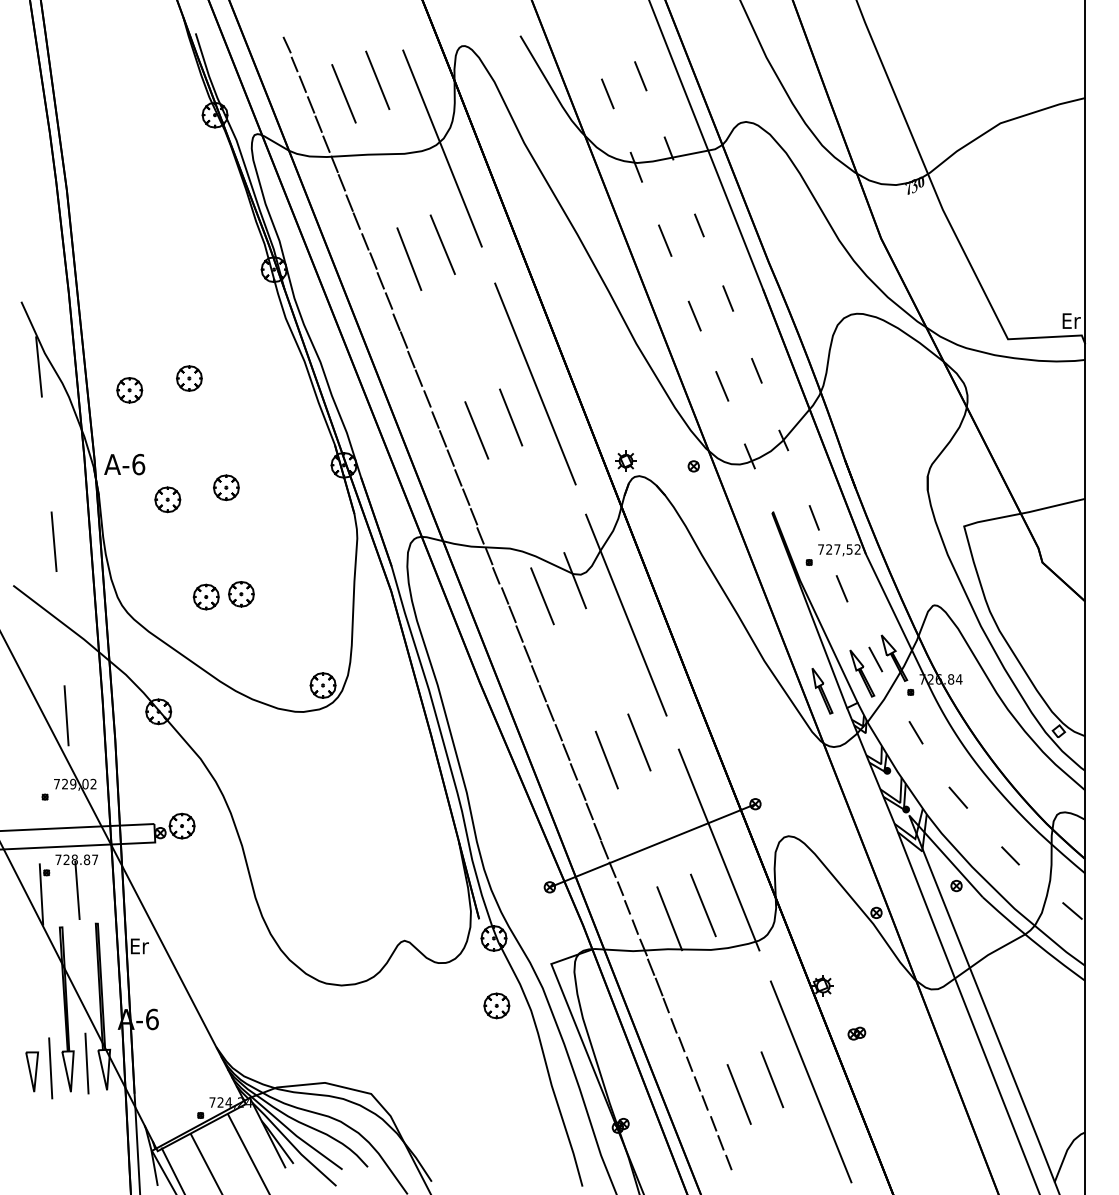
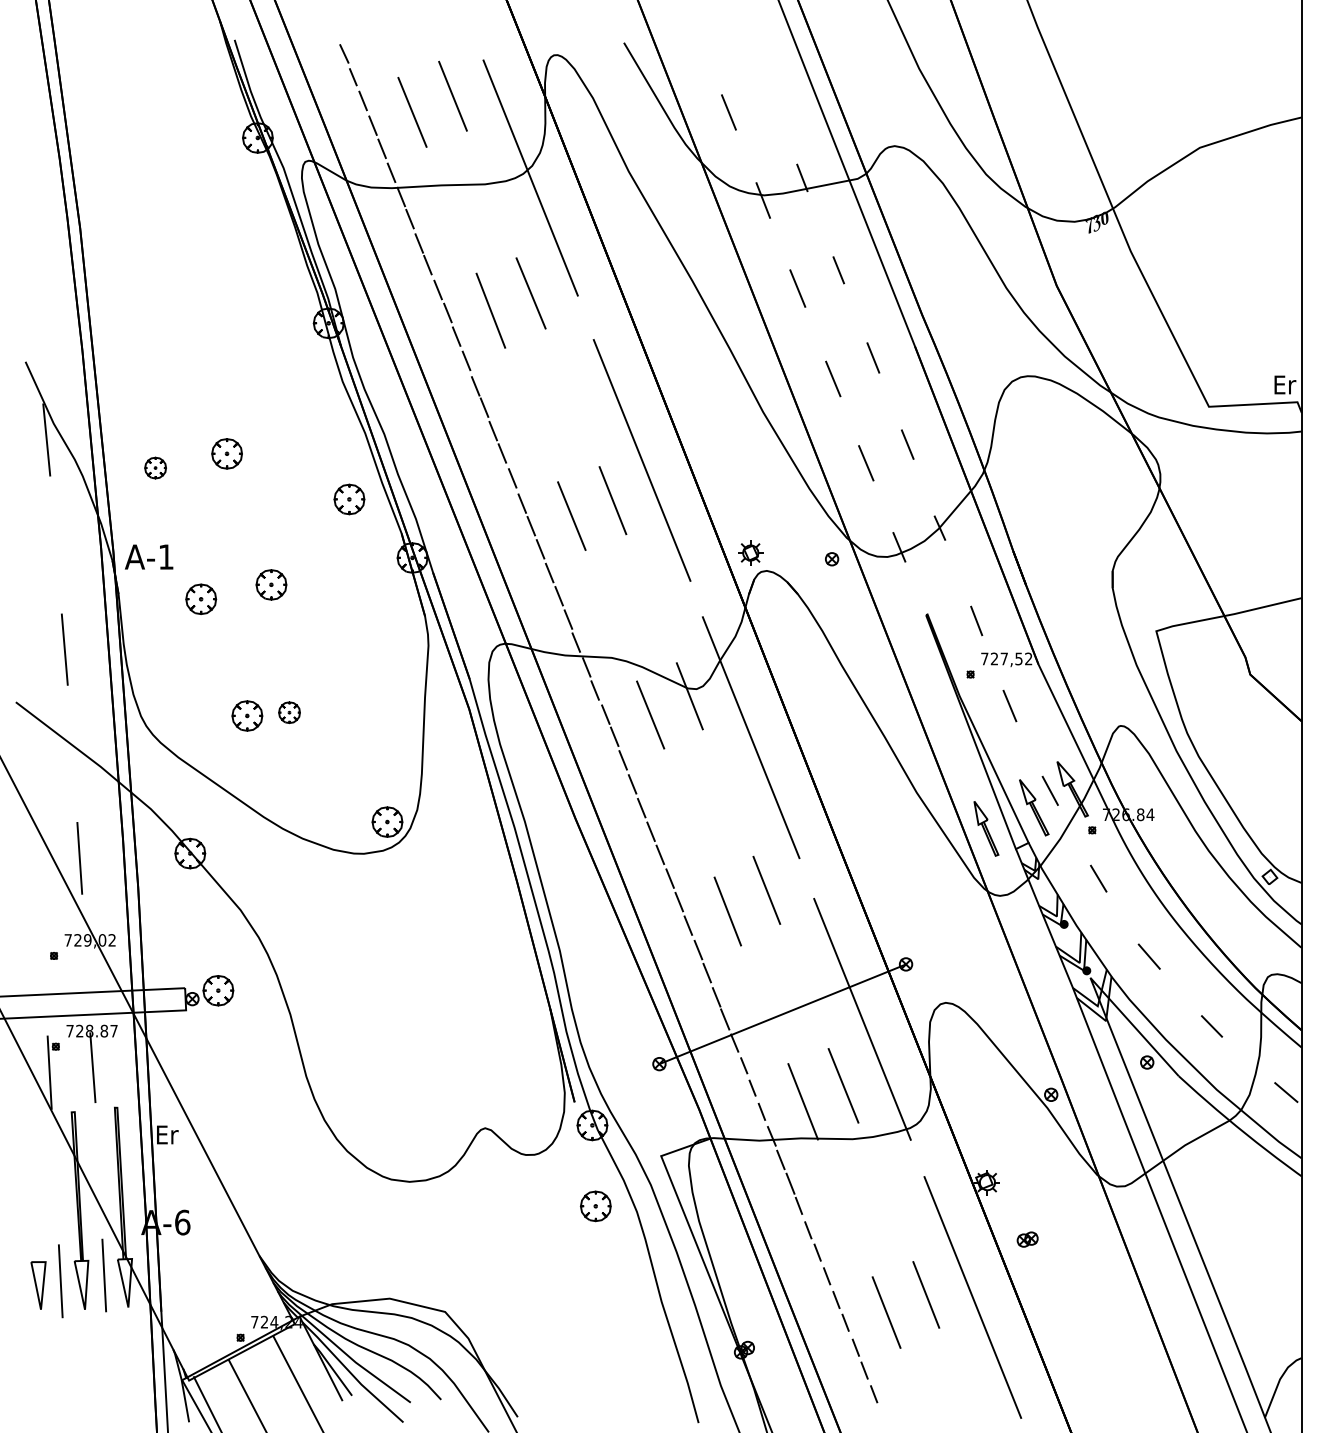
line: (640, 76) -> (768, 91), removed
part: (129, 390) -> (155, 468), size x0.7
part: (291, 416) -> (349, 499), added
text: (138, 464) -> (166, 556), A-6 -> A-1
part: (241, 594) -> (289, 712), size x0.7

